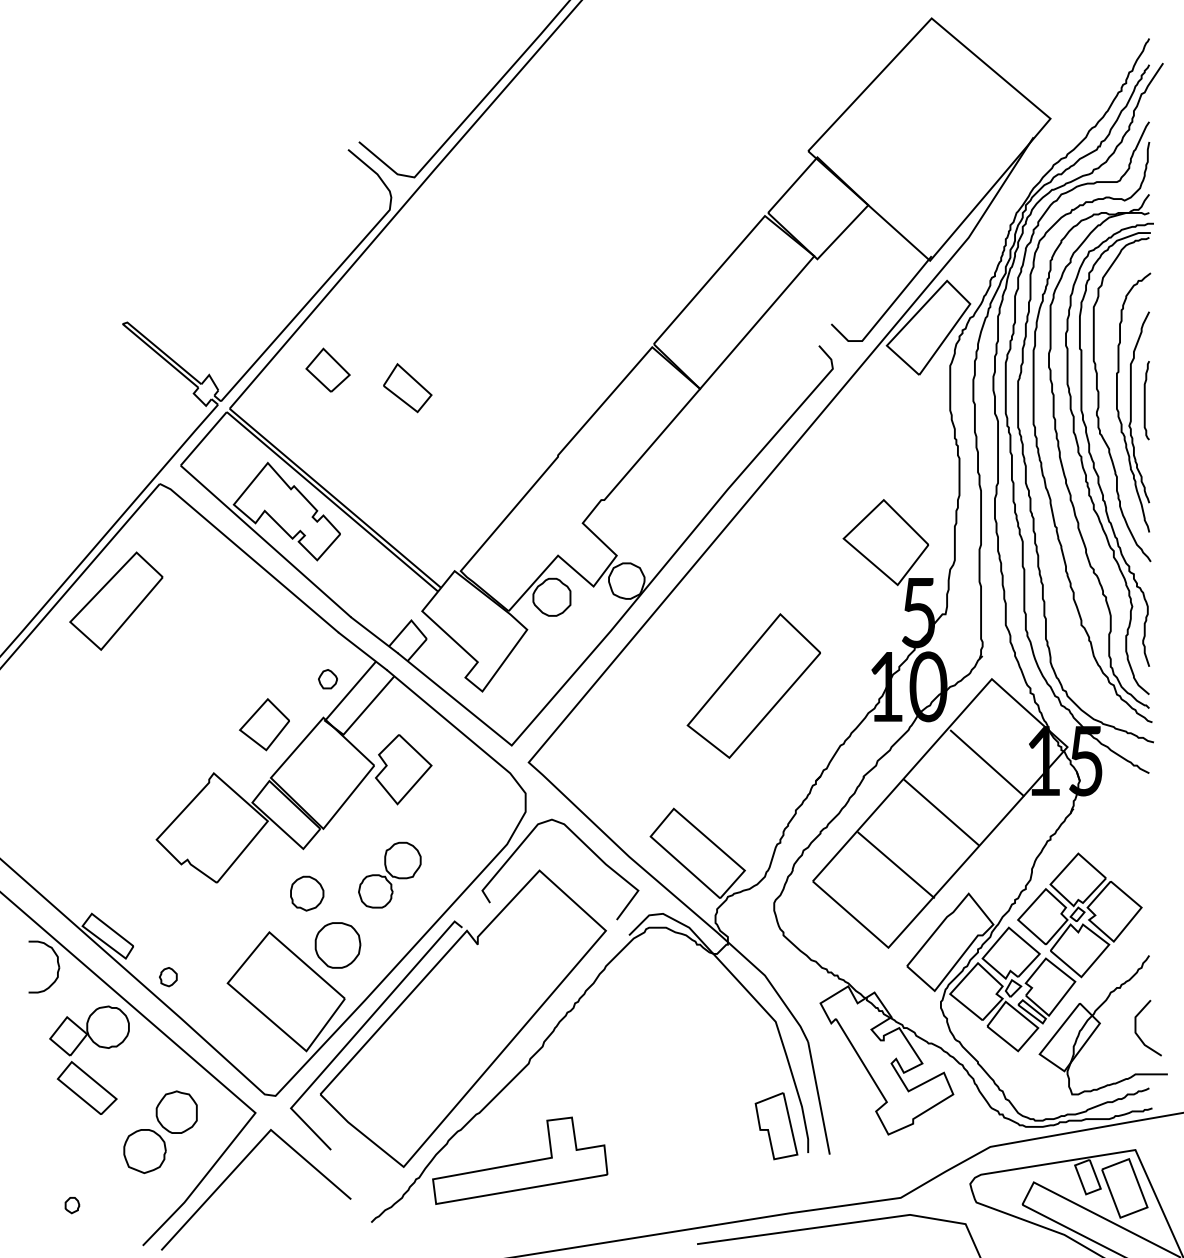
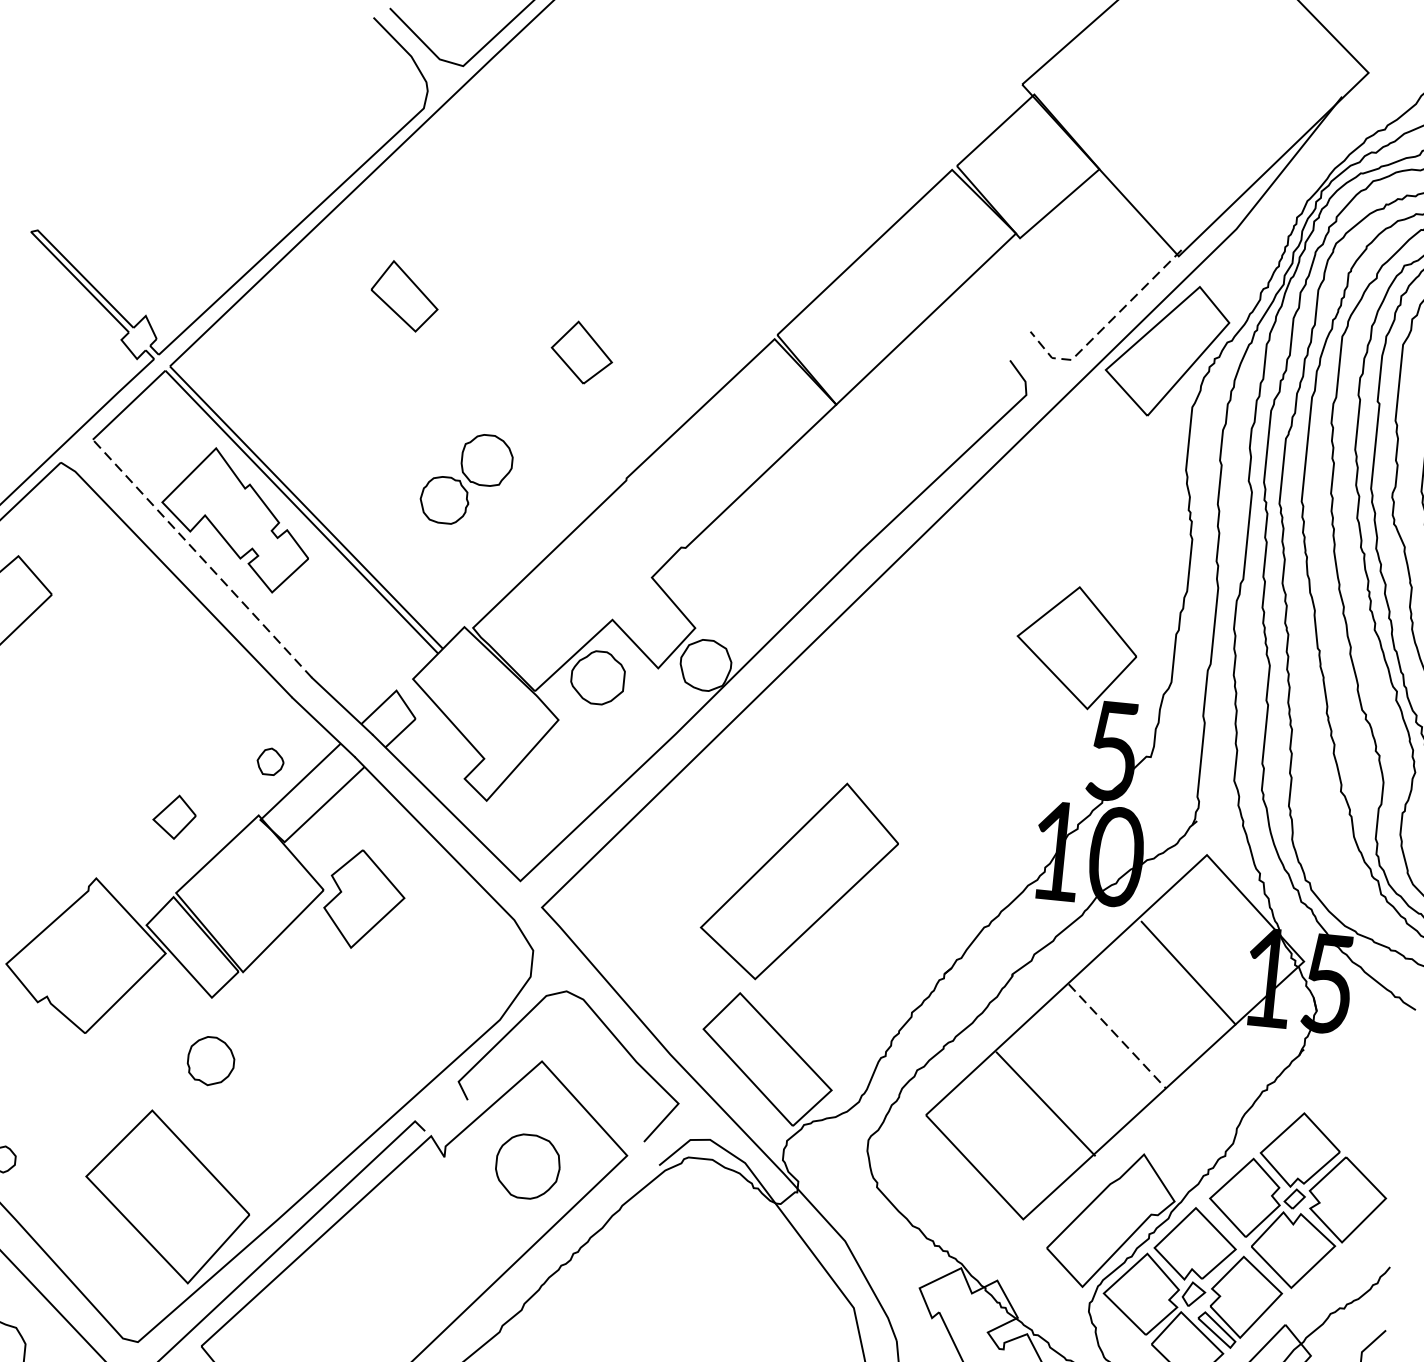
line: (883, 314) -> (1105, 325), solid -> dashed
part: (327, 369) -> (581, 351), moved
part: (407, 388) -> (404, 296), moved
line: (265, 541) -> (201, 558), solid -> dashed
part: (753, 685) -> (799, 880), moved
part: (264, 724) -> (174, 816), size x0.6
line: (942, 813) -> (1118, 1037), solid -> dashed
part: (389, 874) -> (466, 478), moved
part: (337, 945) -> (527, 1166), moved

